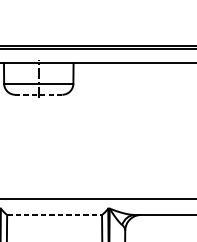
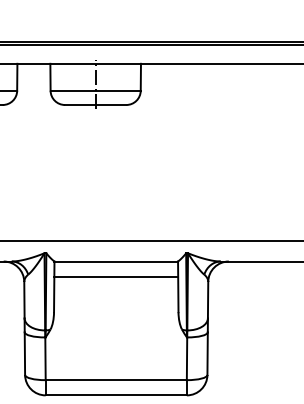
line: (38, 95) -> (95, 105), dashed -> solid
line: (54, 214) -> (116, 261), dashed -> solid
line: (54, 226) -> (116, 276), added

